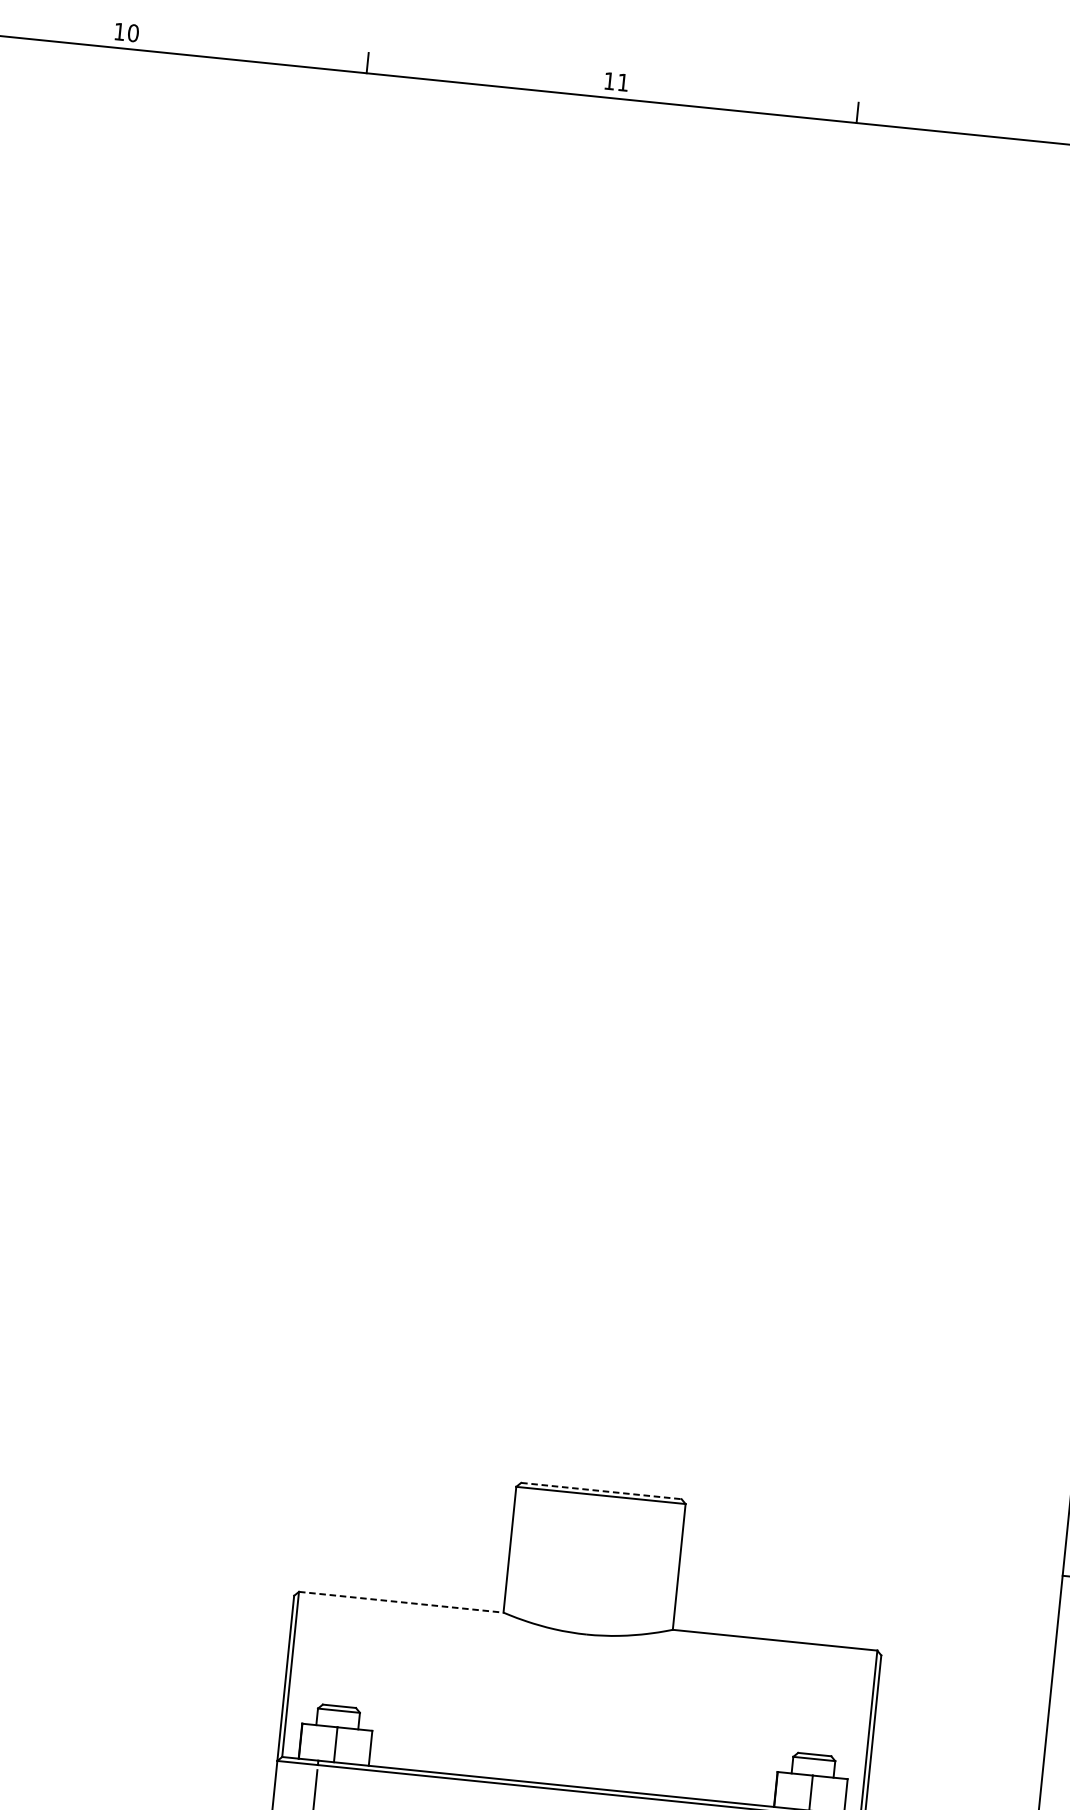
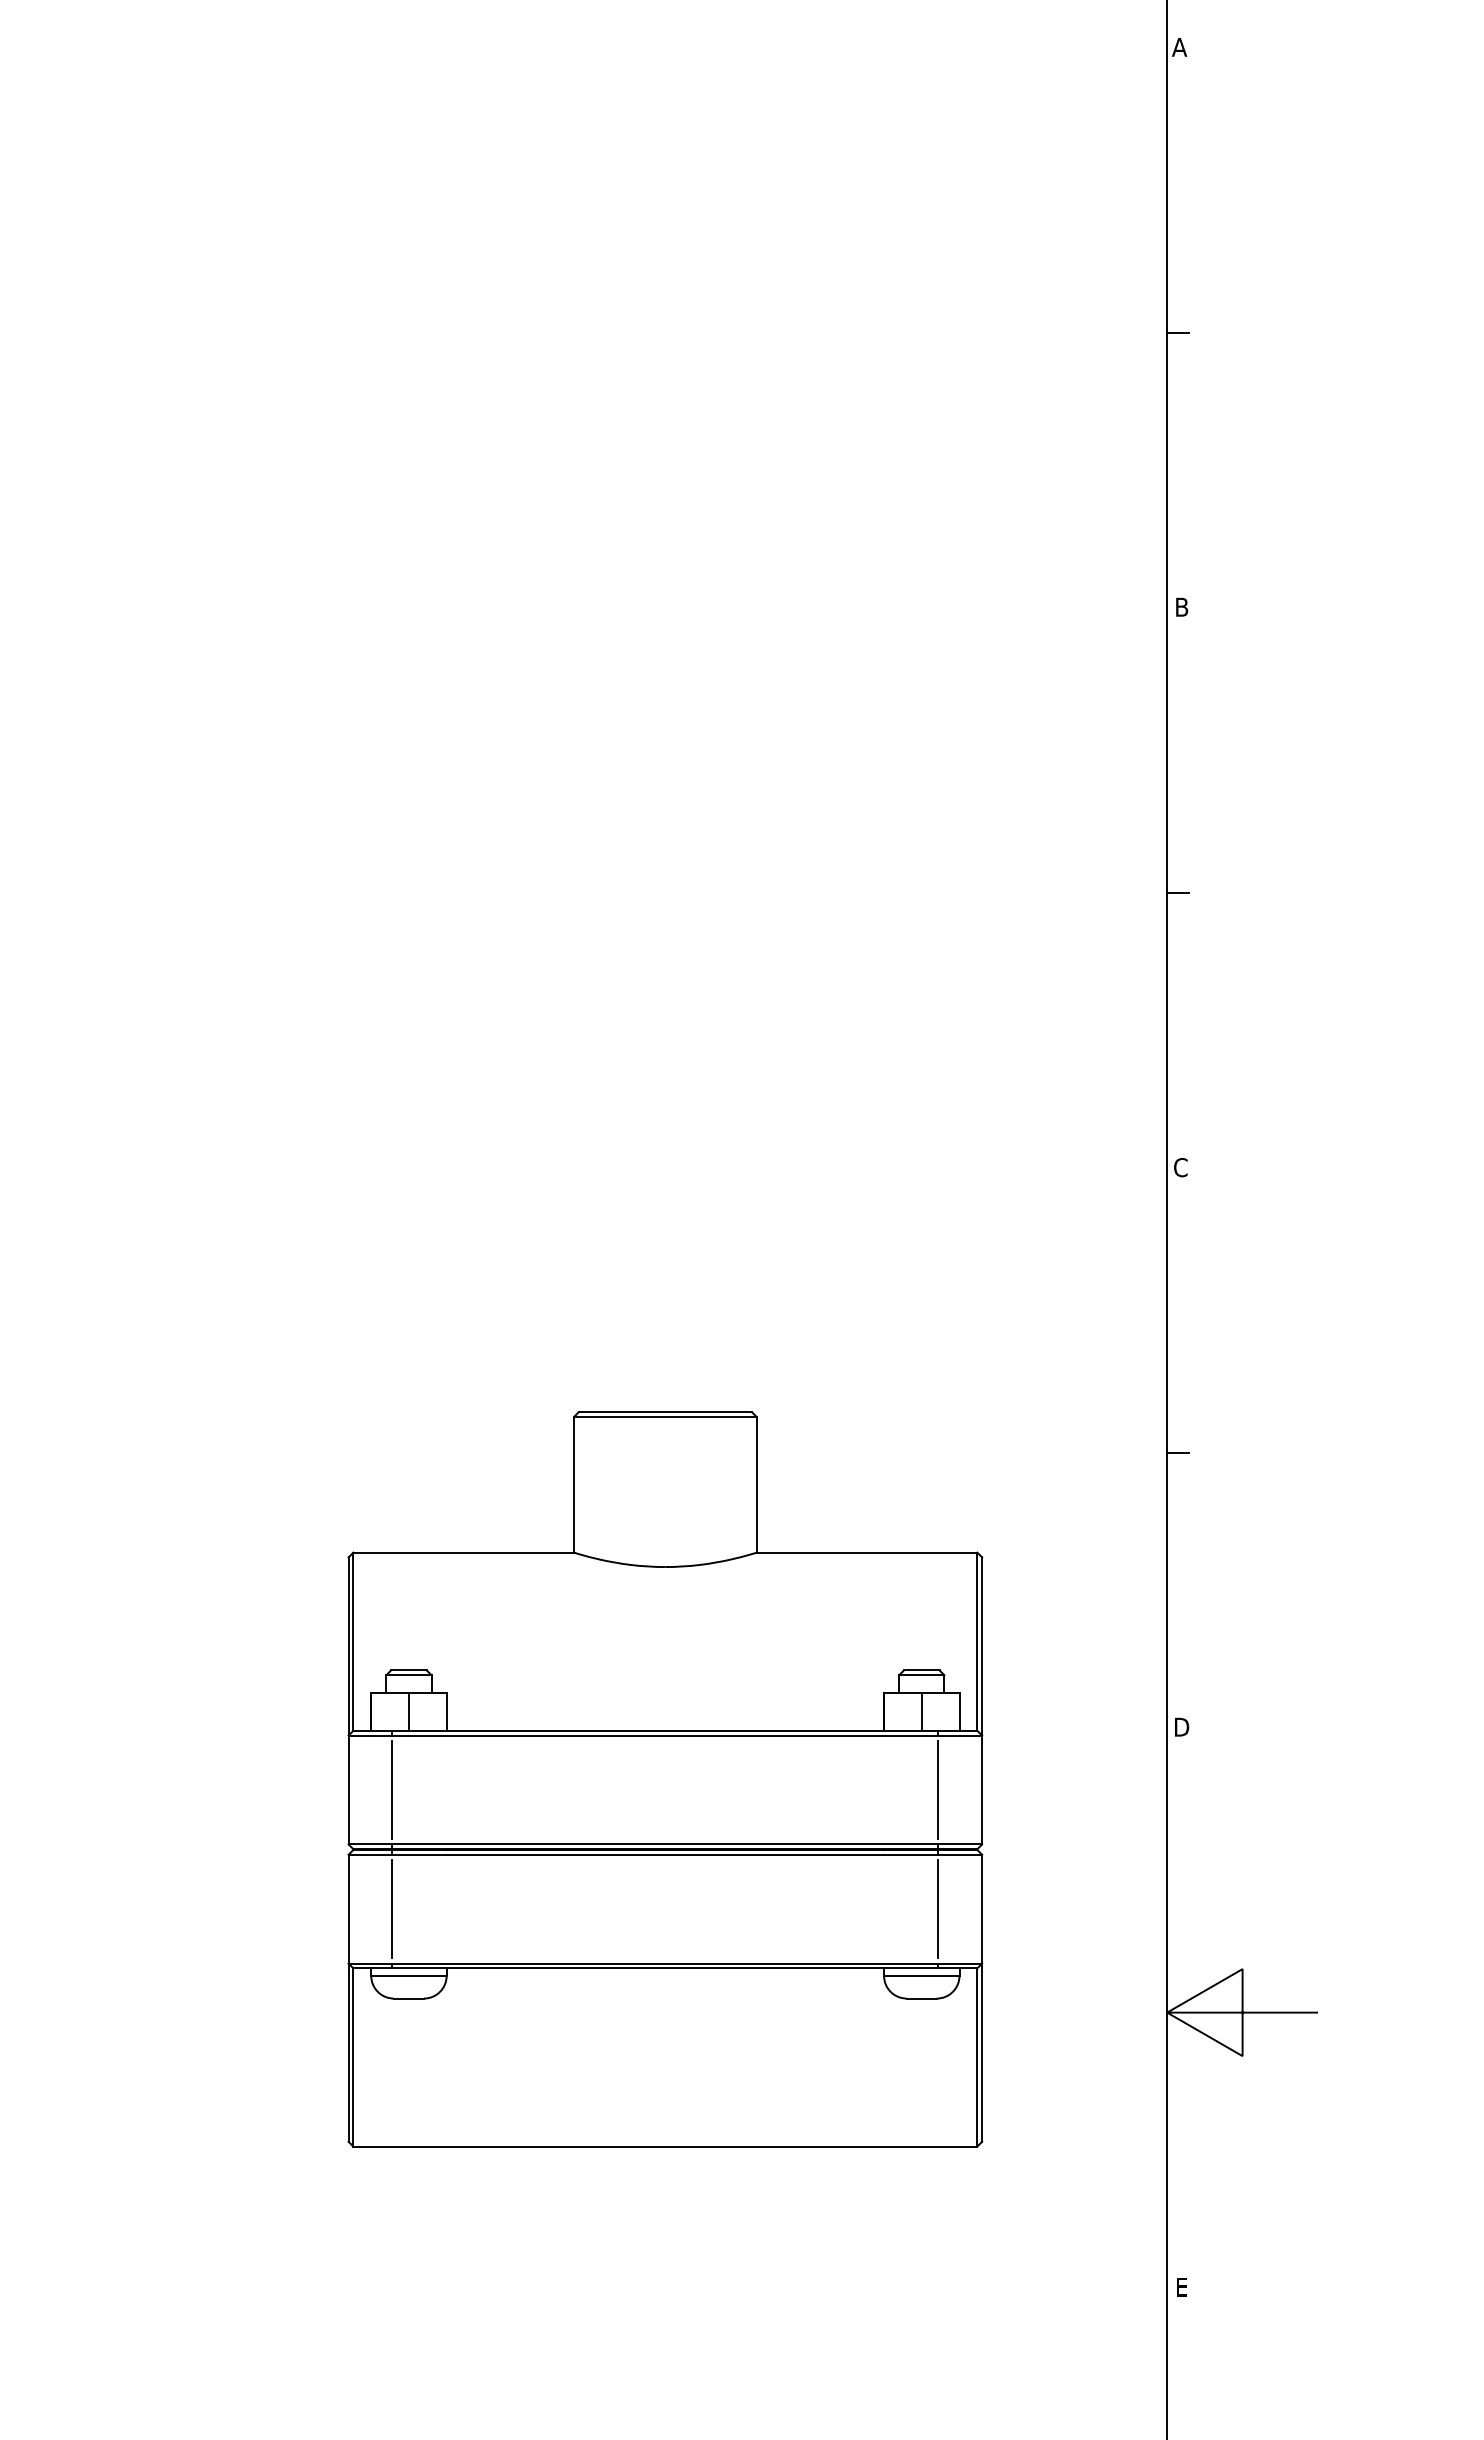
line: (601, 1491) -> (665, 1412), dashed -> solid
line: (402, 1602) -> (464, 1552), dashed -> solid

